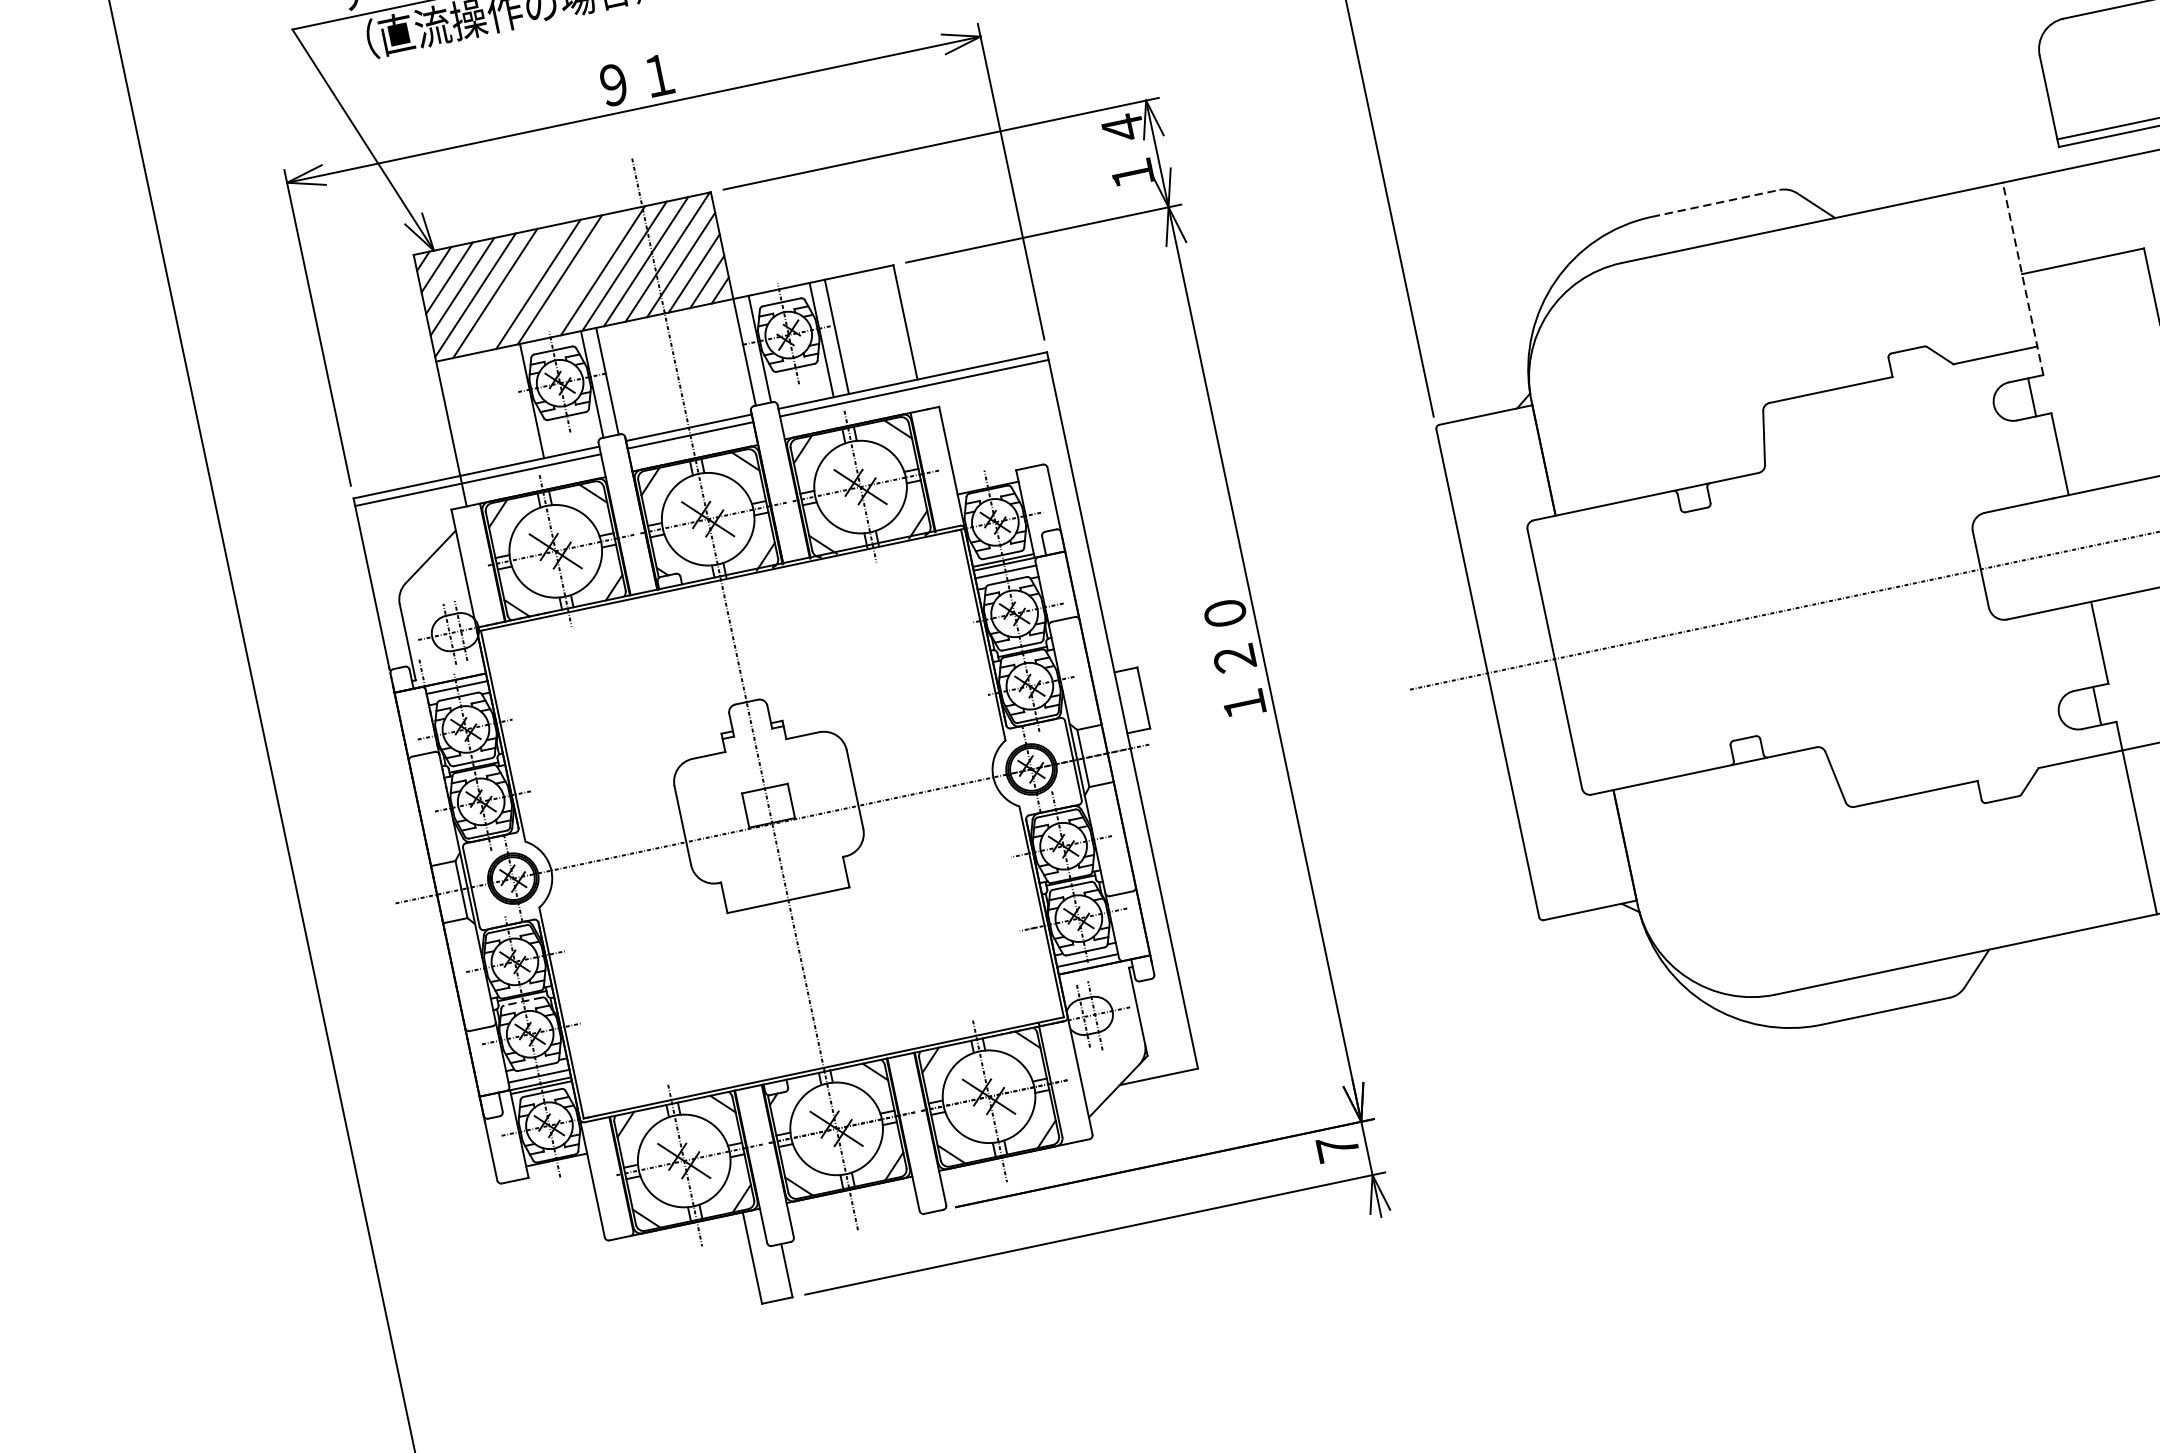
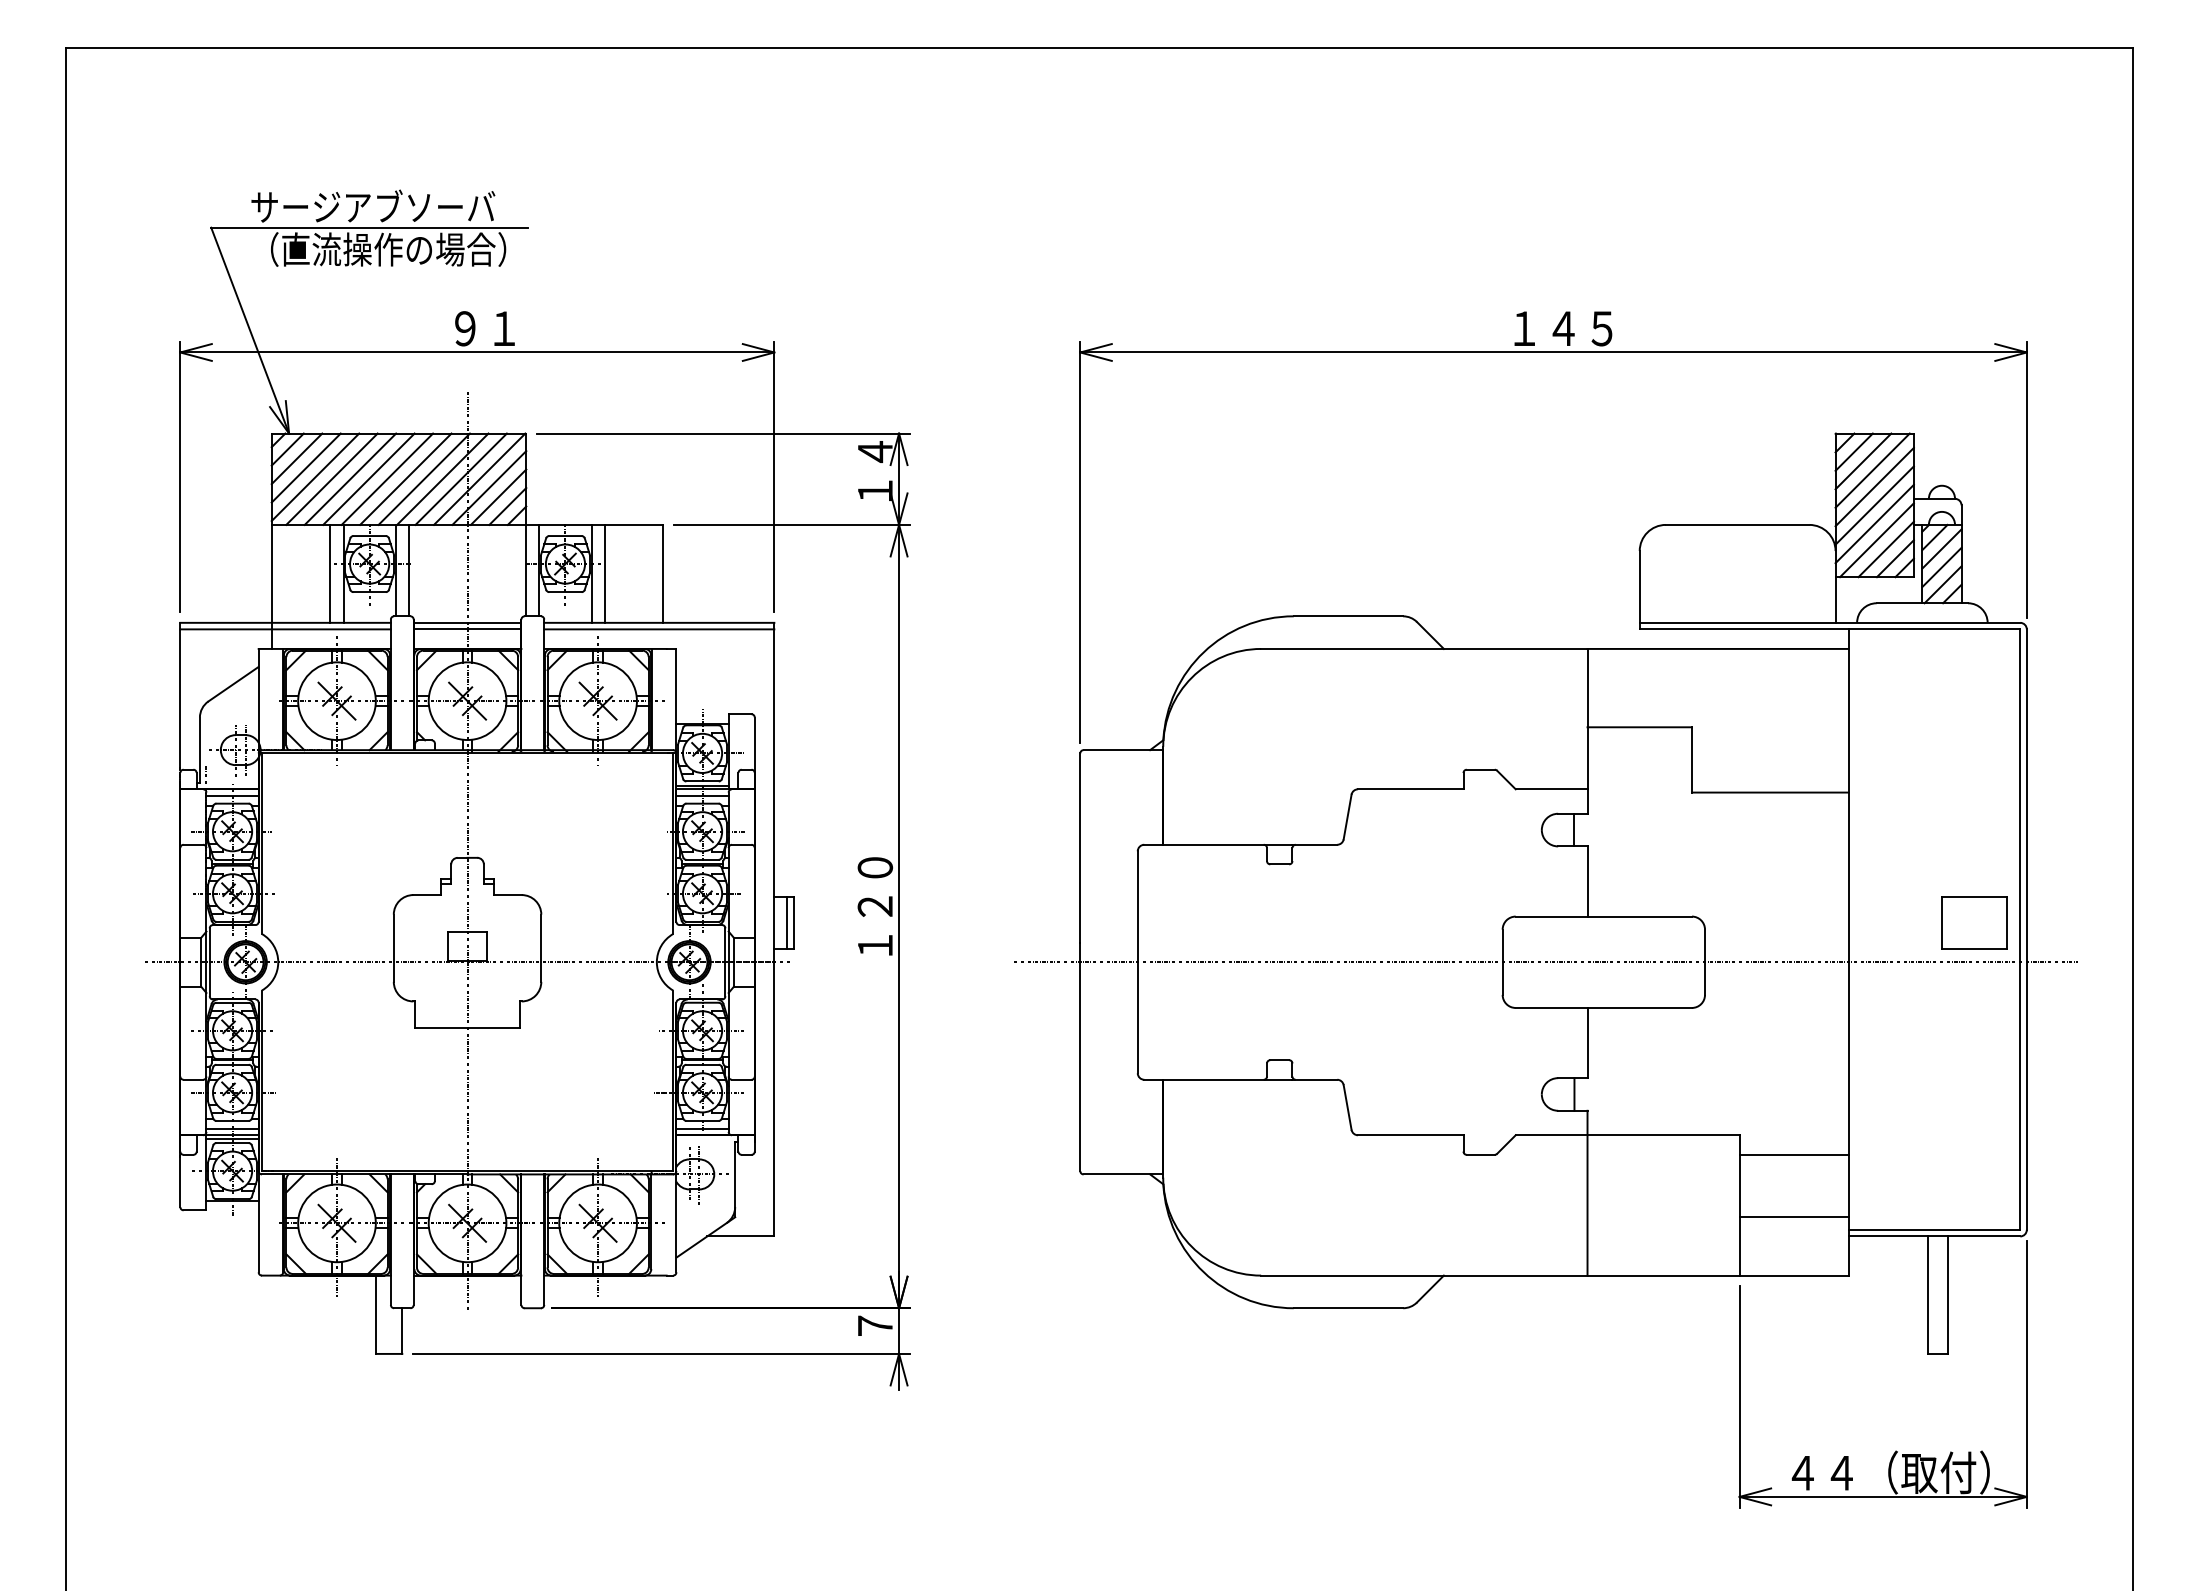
line: (1715, 203) -> (1348, 616), dashed -> solid
line: (580, 274) -> (405, 478), added
line: (2022, 277) -> (1587, 730), dashed -> solid
line: (516, 288) -> (350, 478), added
line: (516, 403) -> (330, 573), added
line: (1136, 700) -> (787, 923), added
line: (523, 1001) -> (232, 1064), dashed -> solid

